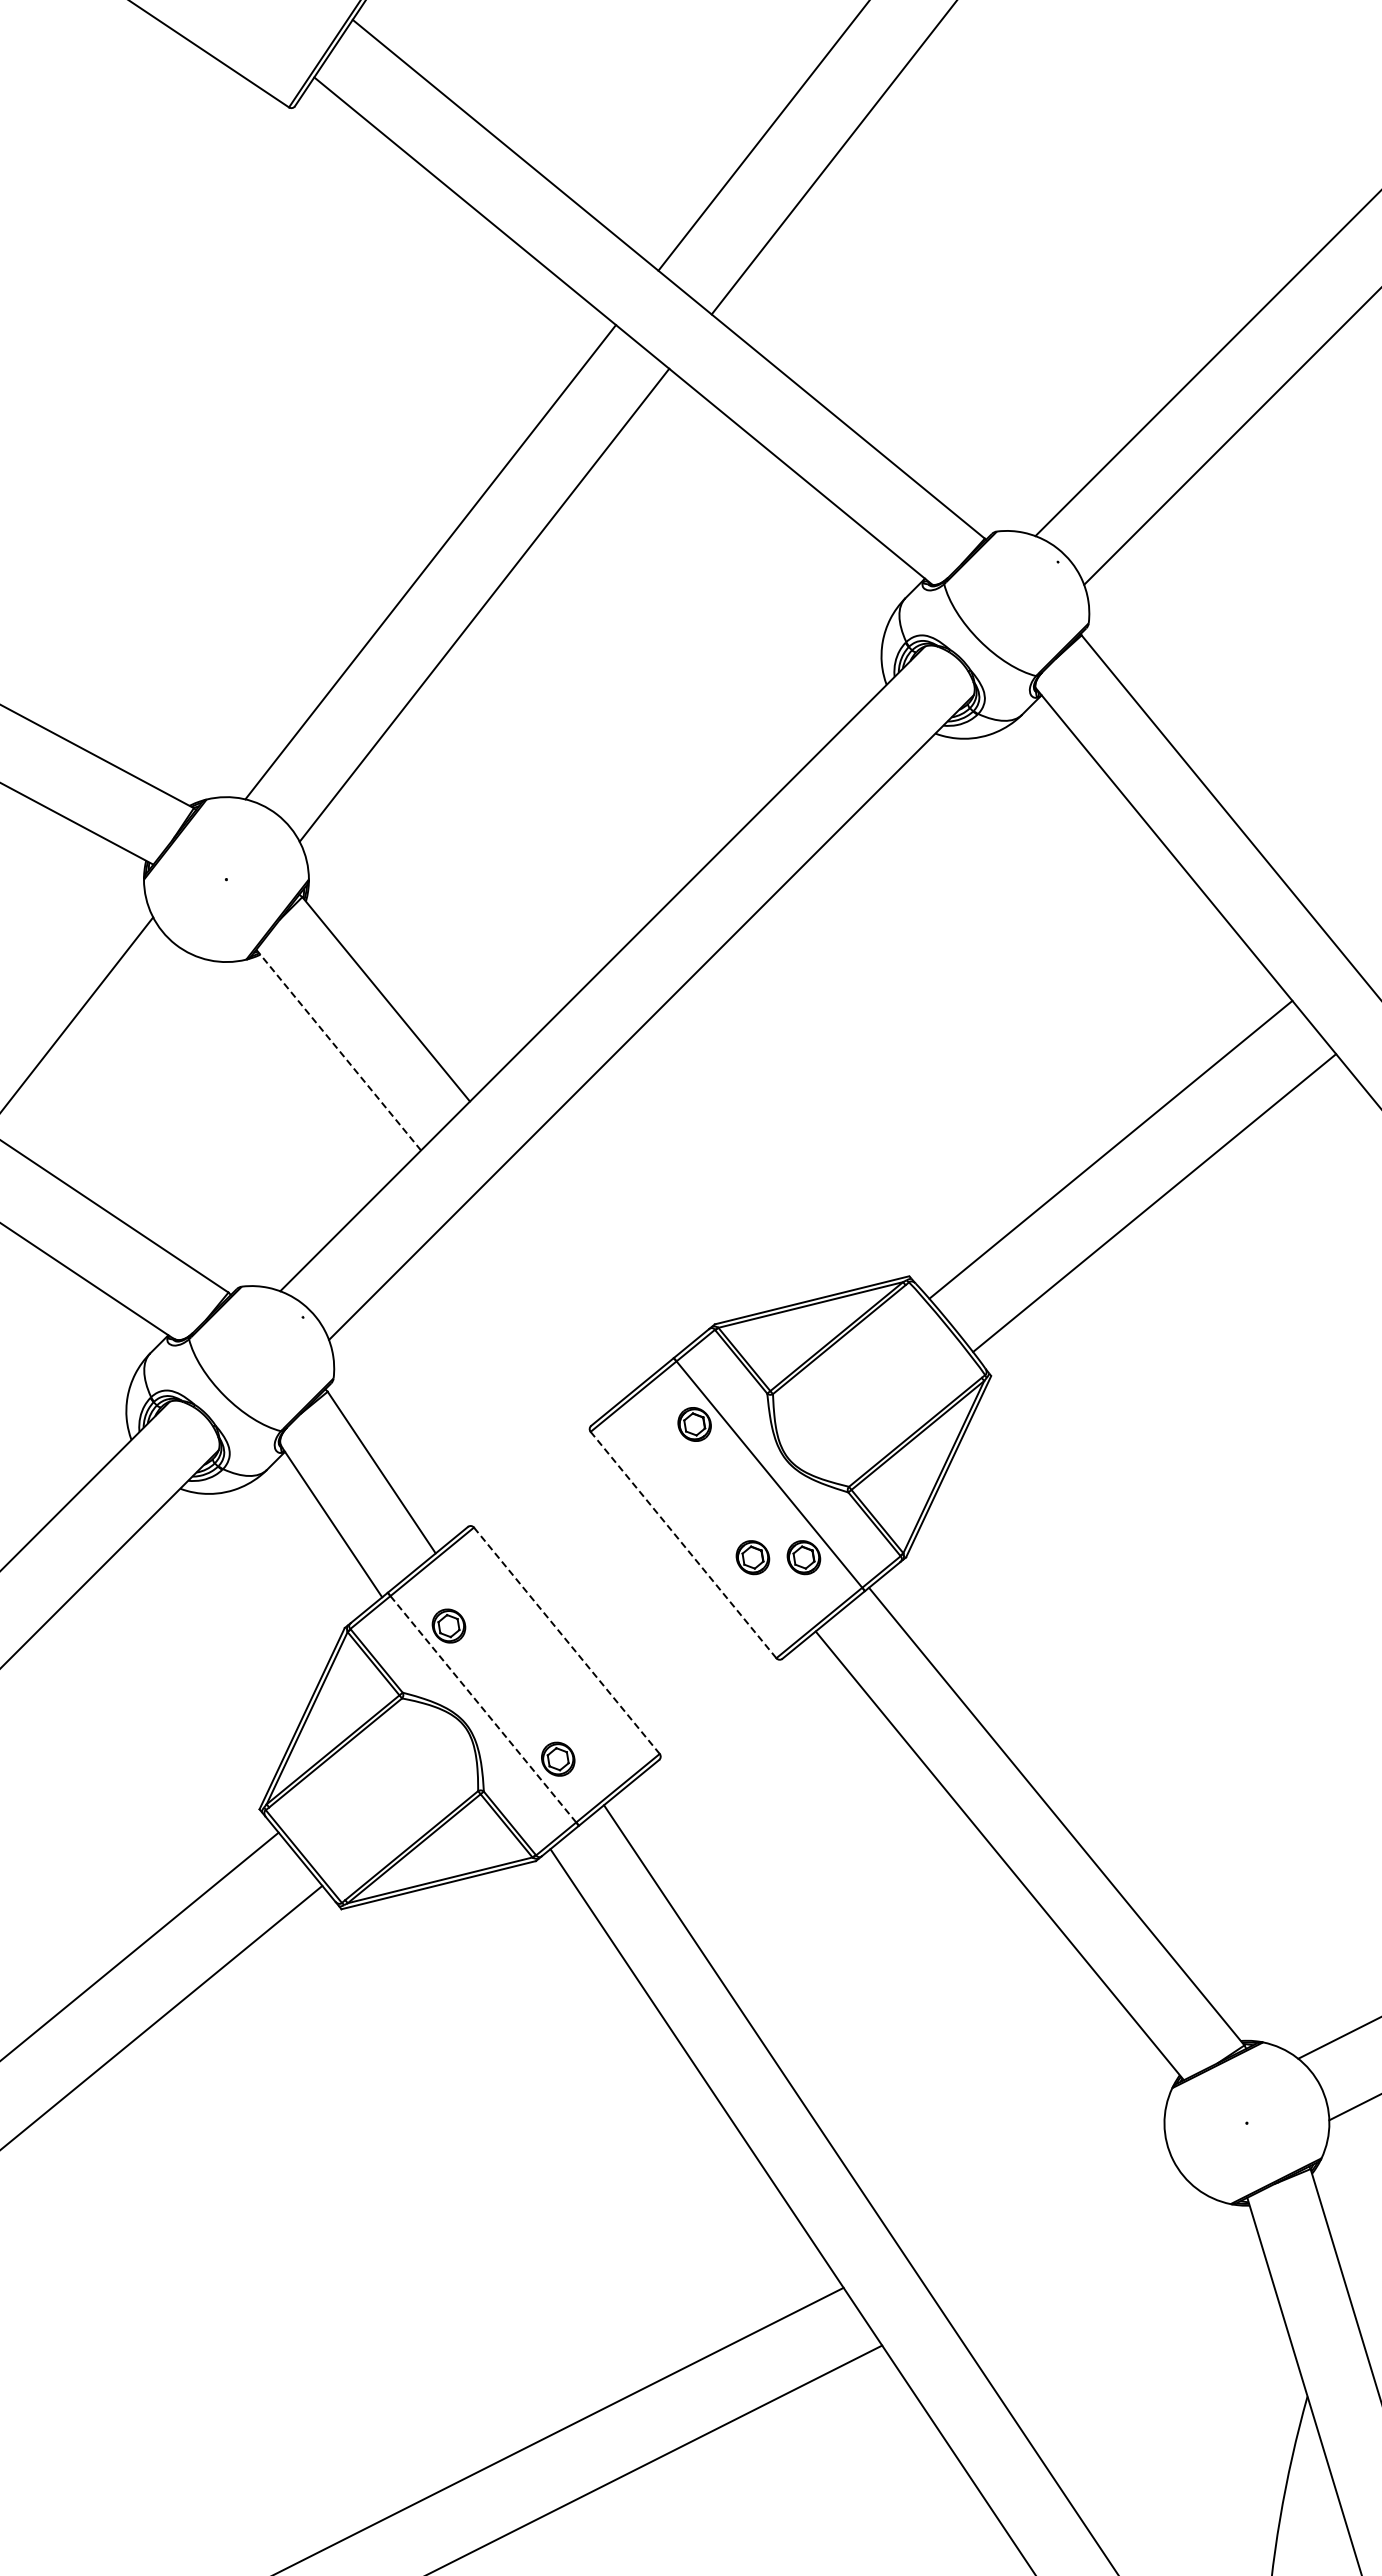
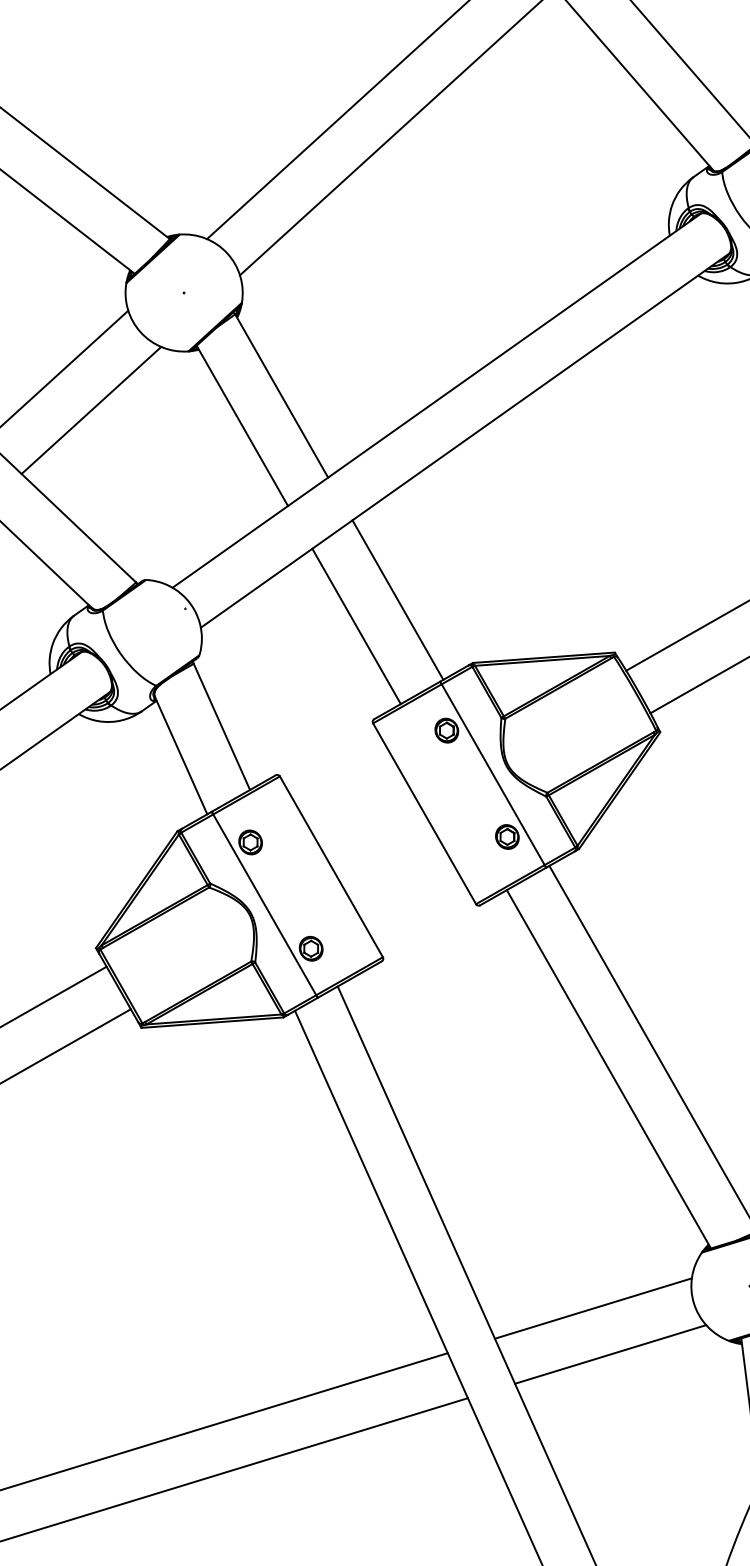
line: (338, 1050) -> (242, 426), dashed -> solid
line: (125, 1064) -> (91, 410), added
line: (595, 1254) -> (397, 599), added
line: (544, 1301) -> (356, 626), added
line: (683, 1544) -> (424, 813), dashed -> solid
part: (752, 1557) -> (471, 830), removed
line: (567, 1641) -> (331, 867), dashed -> solid
line: (483, 1709) -> (264, 905), dashed -> solid
line: (1034, 2191) -> (593, 1308), added
line: (1069, 2250) -> (610, 1354), added

